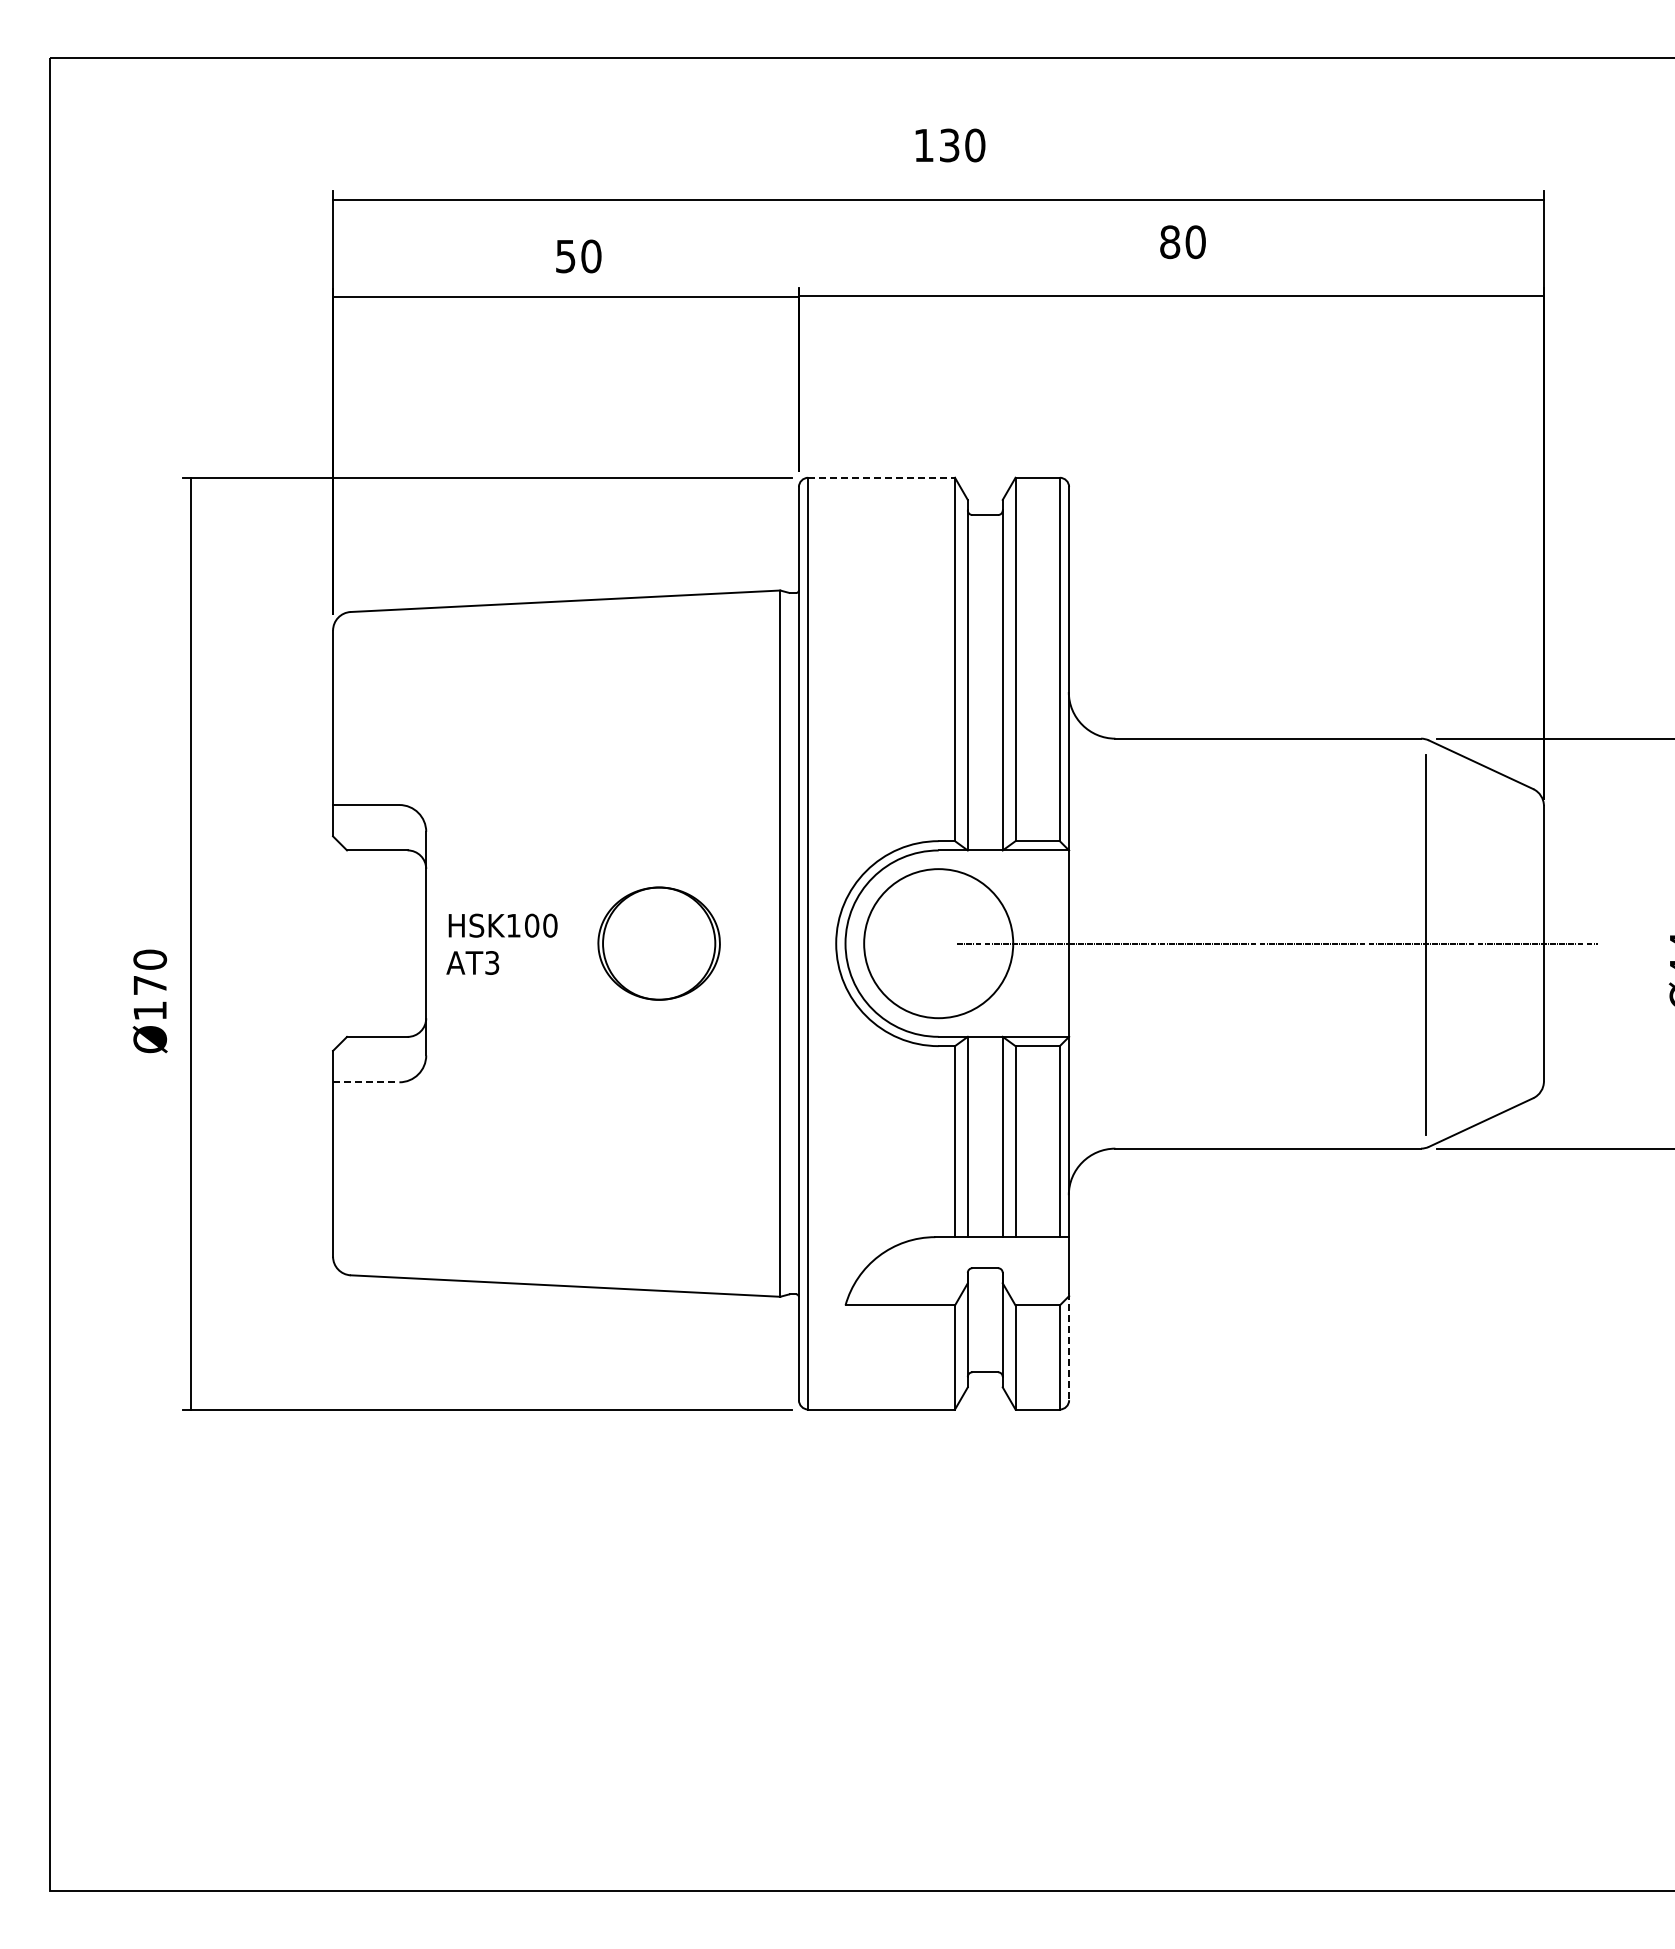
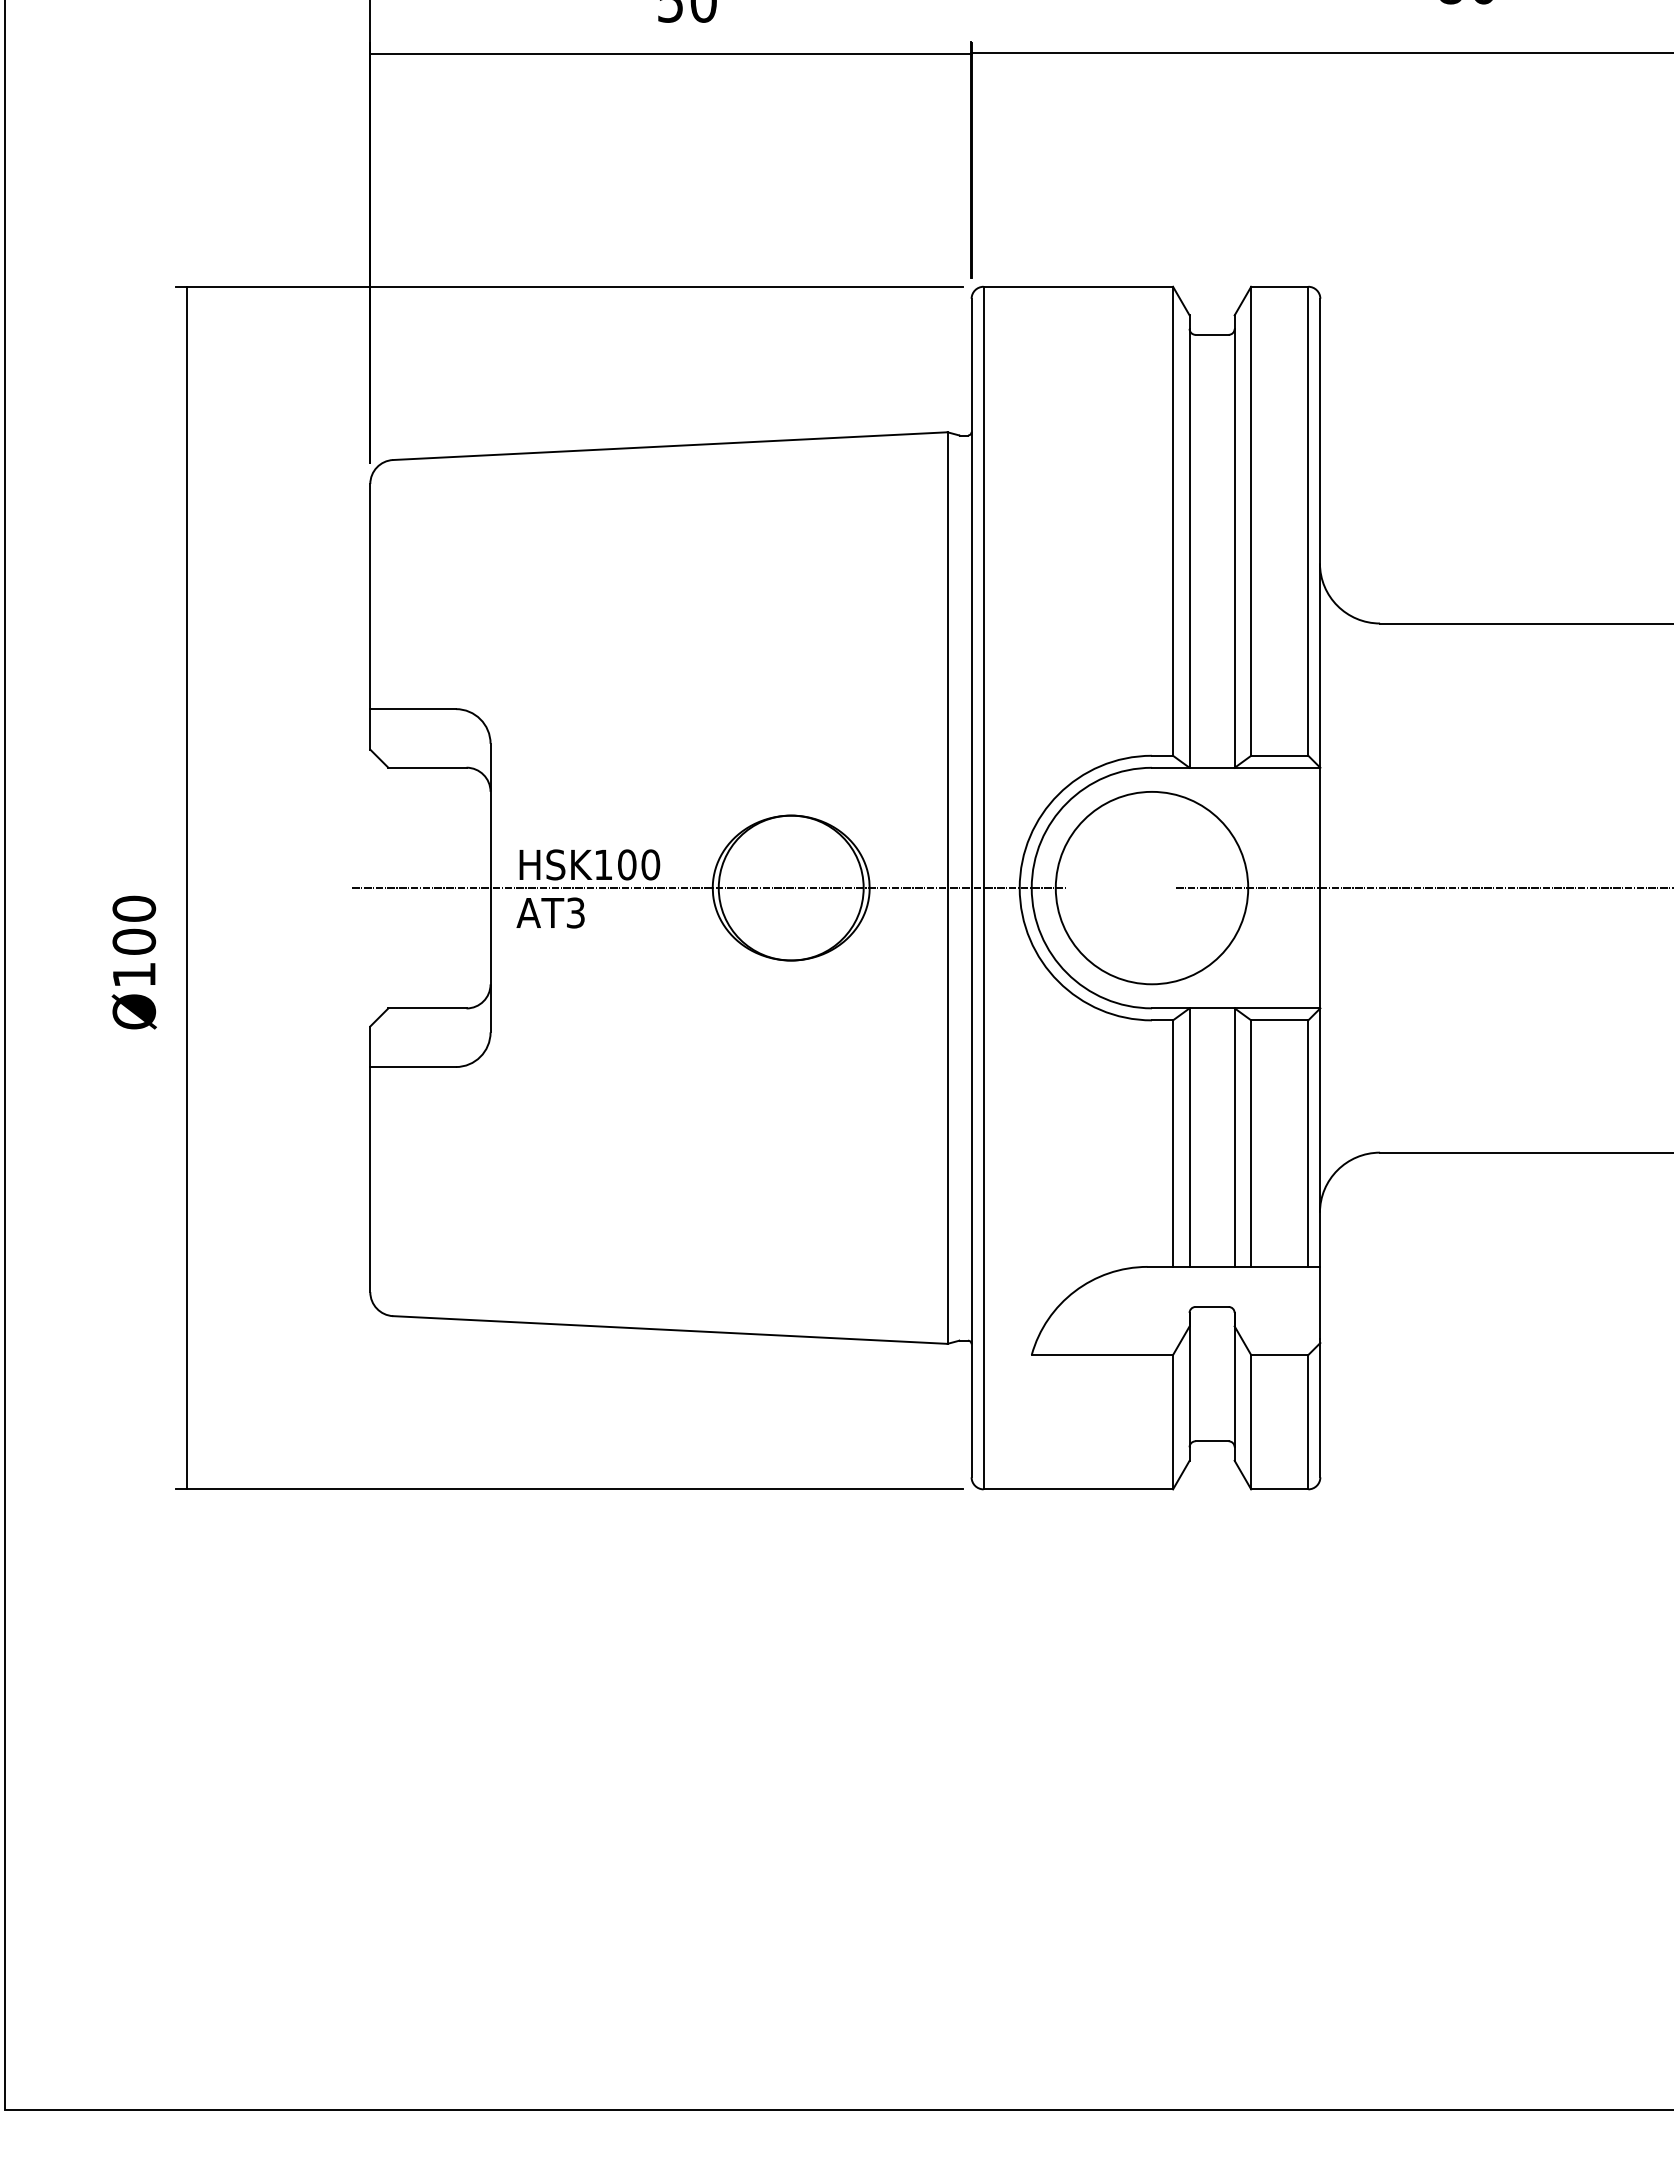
line: (882, 477) -> (1079, 286), dashed -> solid
line: (595, 943) -> (709, 887), added
text: (150, 985) -> (134, 942), Ø170 -> Ø100
line: (366, 1082) -> (413, 1067), dashed -> solid
line: (1069, 1346) -> (1320, 1408), dashed -> solid

